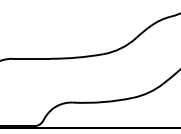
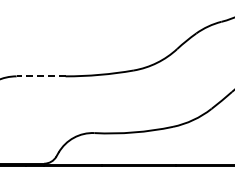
line: (31, 58) -> (40, 76), solid -> dashed

